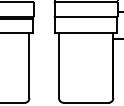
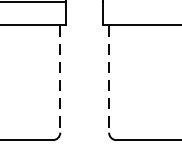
line: (29, 65) -> (60, 78), solid -> dashed
line: (59, 65) -> (109, 78), solid -> dashed

